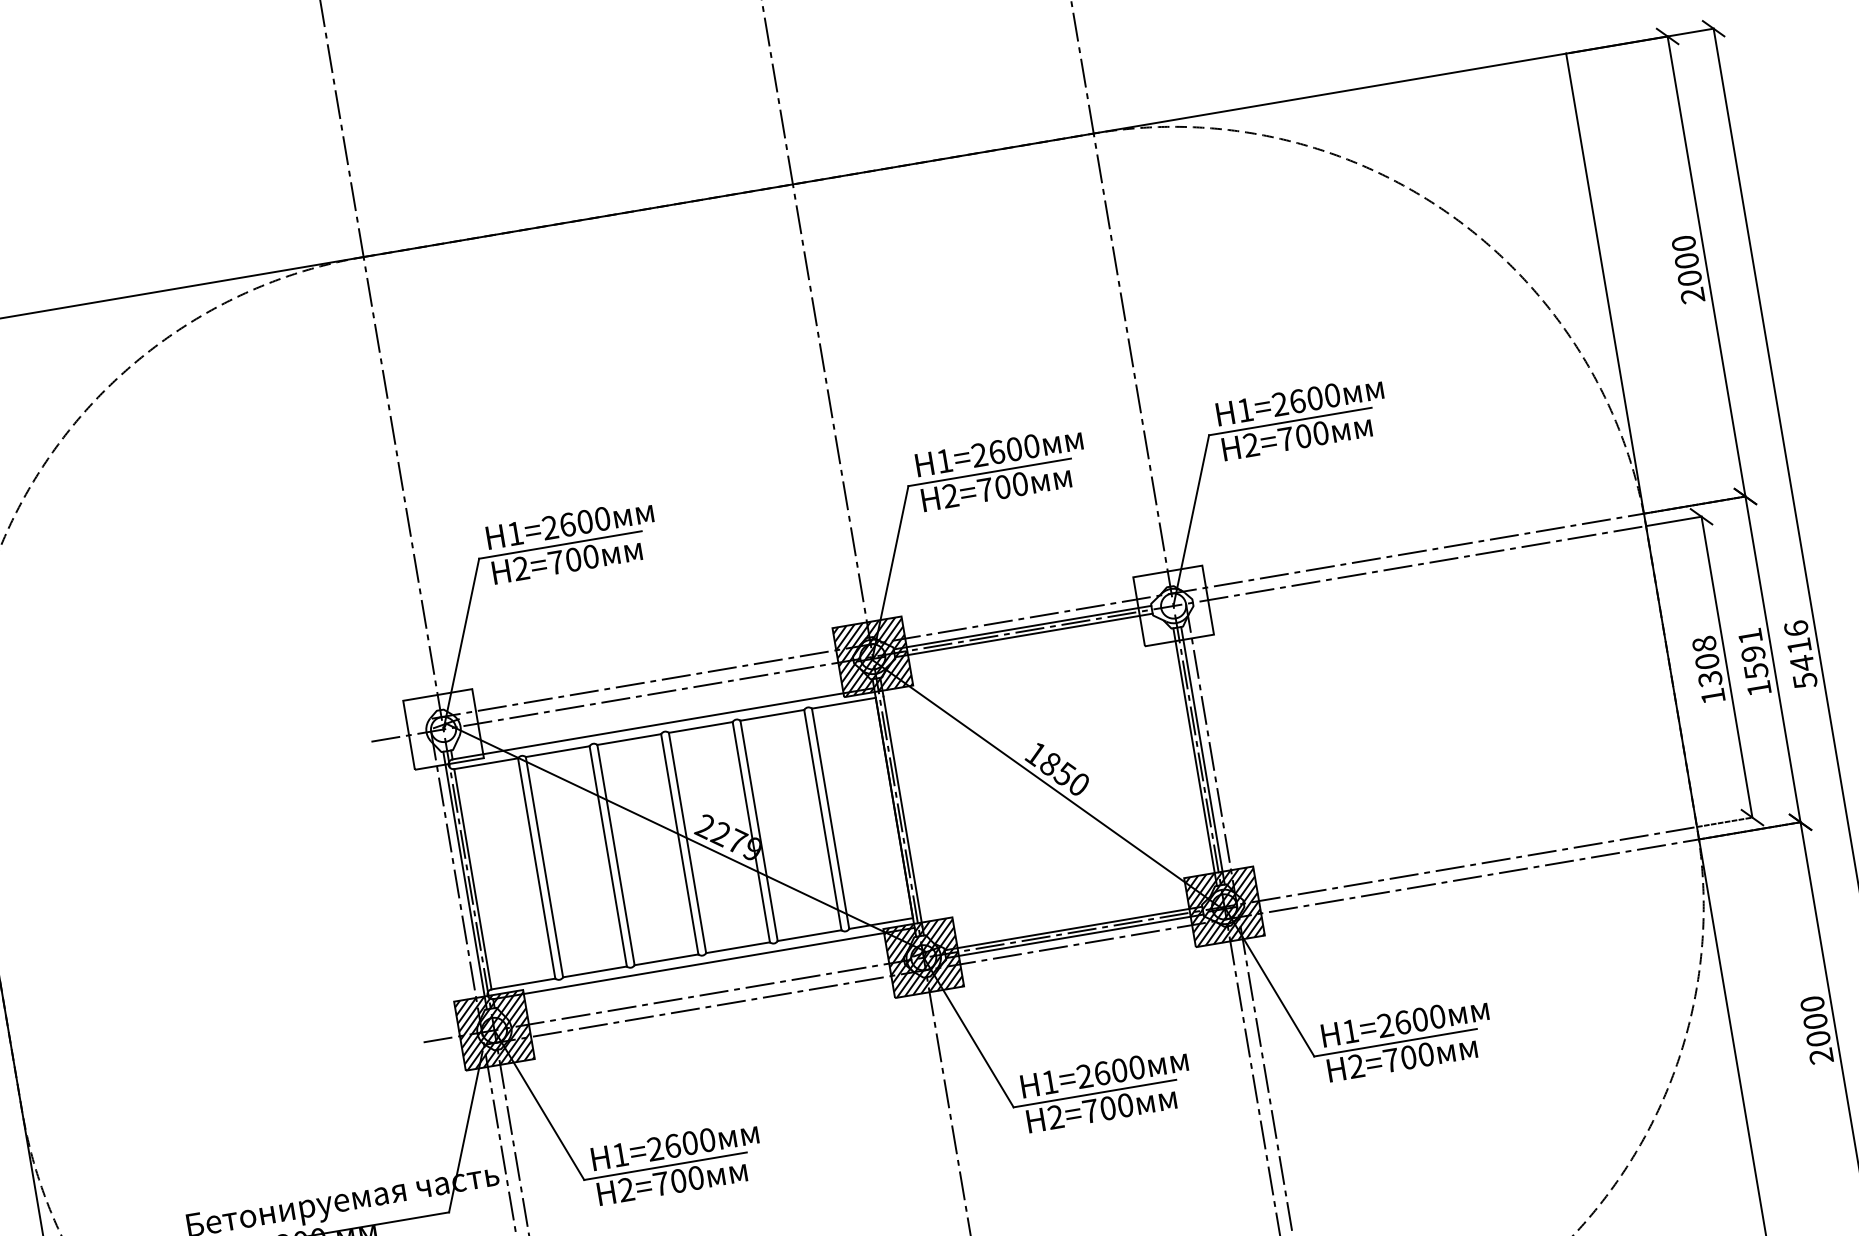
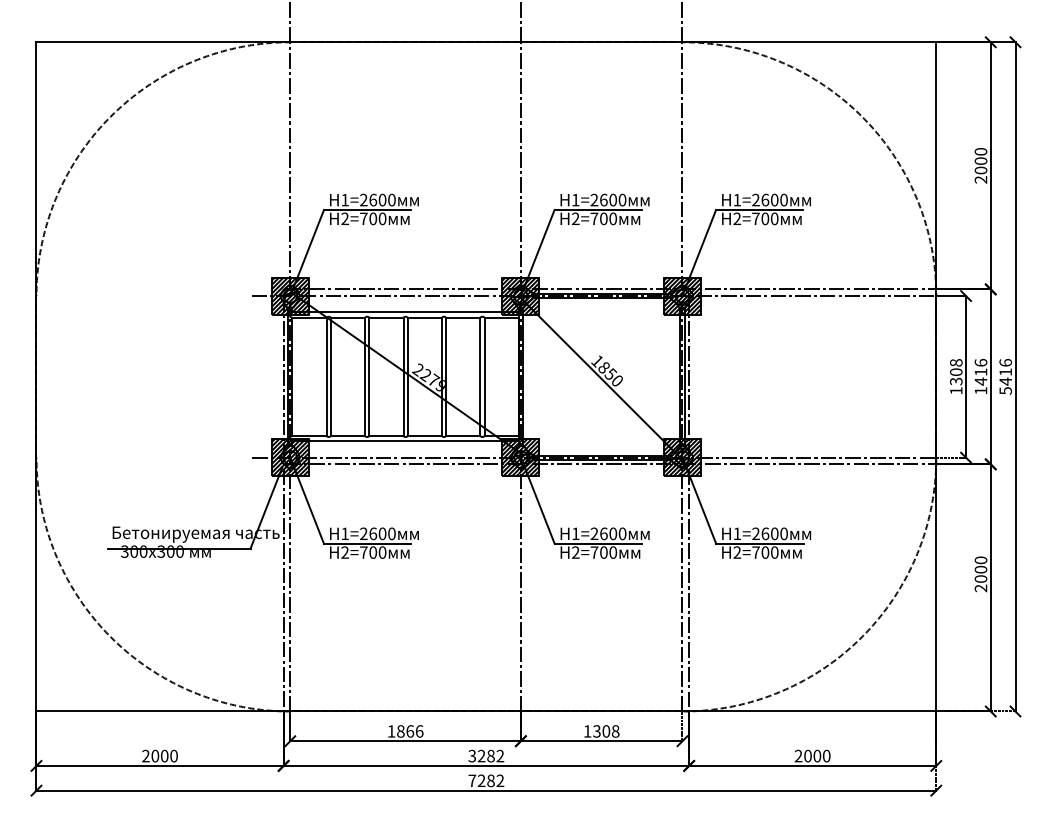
hatch: (1173, 604) -> (682, 295), added
text: (1752, 652) -> (980, 371), 1591 -> 1416
hatch: (441, 728) -> (289, 295), added

